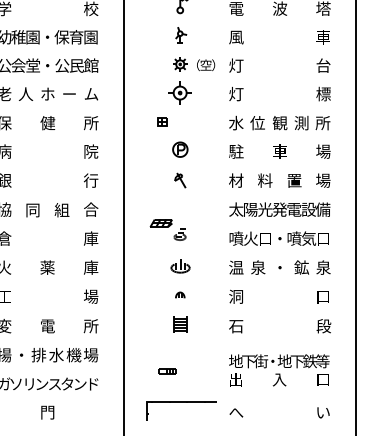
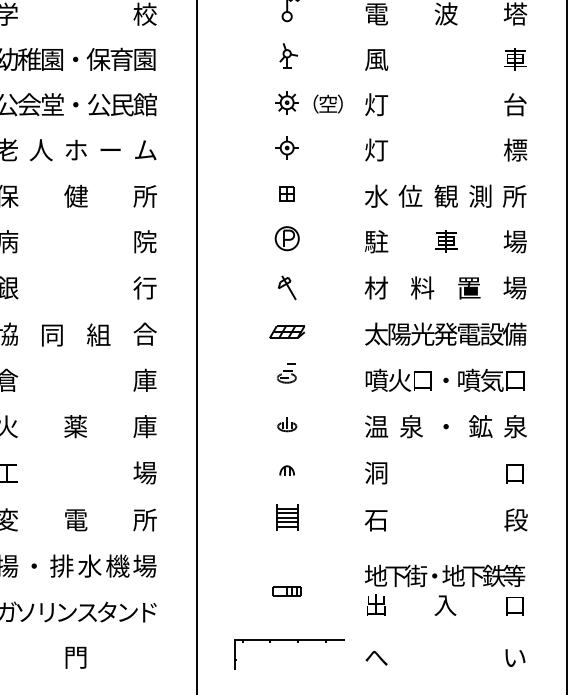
part: (180, 92) -> (287, 147), size x0.62
part: (162, 121) -> (287, 193), moved
part: (160, 223) -> (285, 332), moved
part: (179, 266) -> (285, 424), size x0.62
part: (167, 371) -> (287, 592), moved

